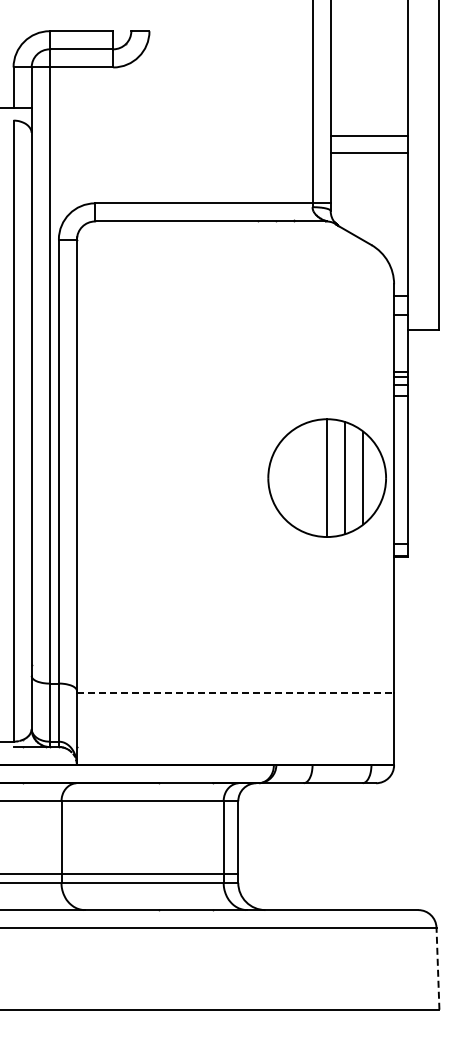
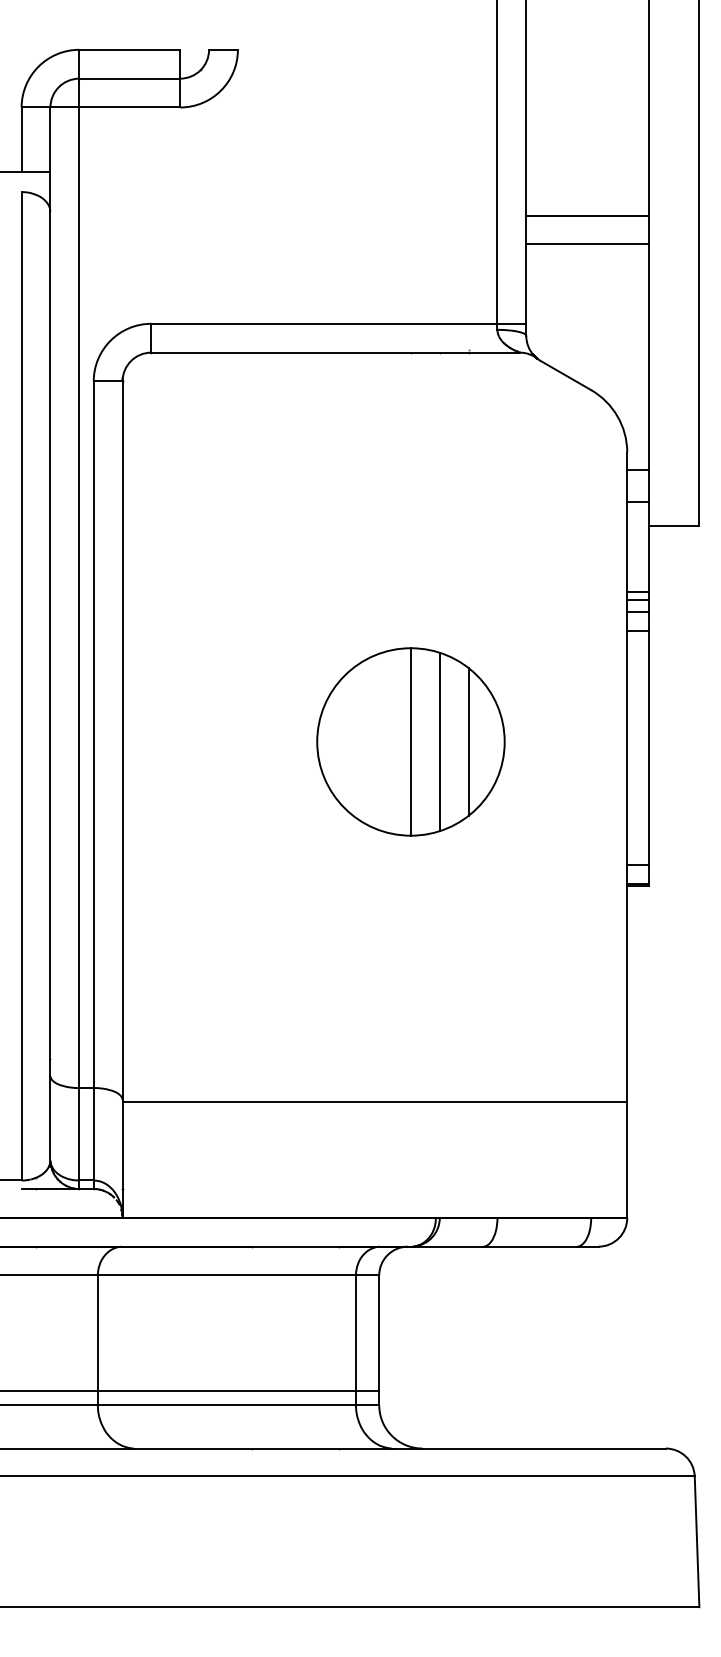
part: (326, 477) -> (409, 740), moved
line: (235, 692) -> (374, 1102), dashed -> solid
line: (437, 968) -> (696, 1541), dashed -> solid

